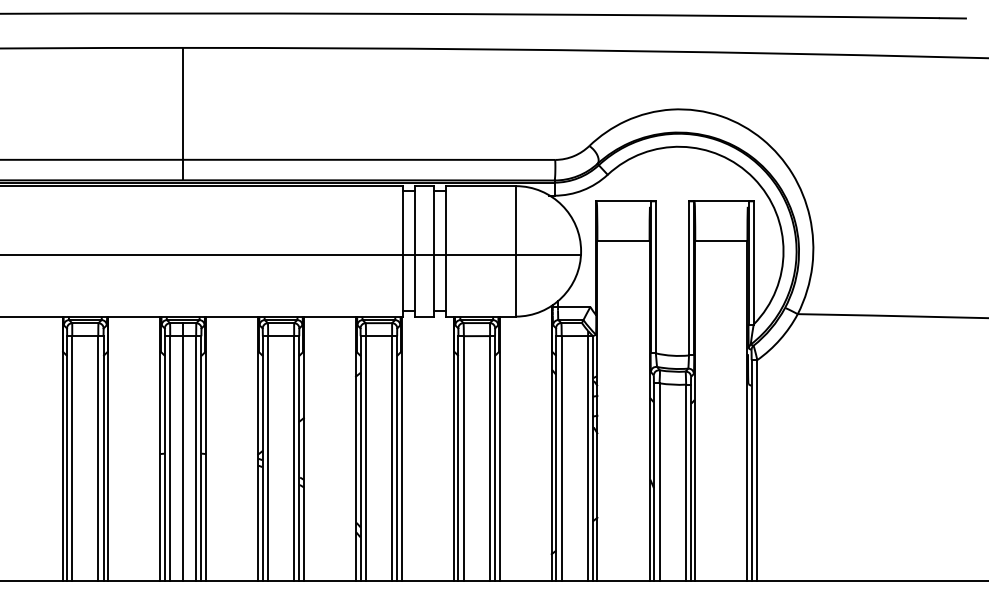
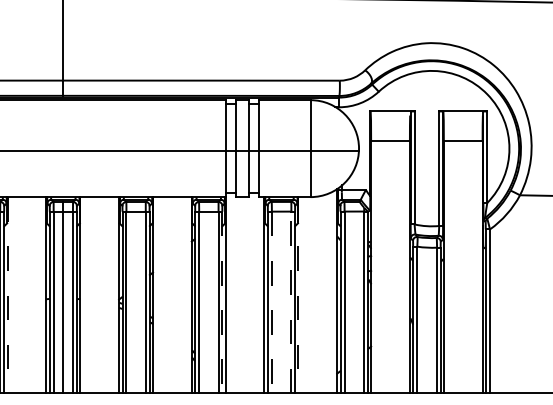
line: (108, 449) -> (7, 295), solid -> dashed
line: (499, 449) -> (298, 295), solid -> dashed
line: (490, 457) -> (291, 301), solid -> dashed
line: (463, 458) -> (271, 302), solid -> dashed
line: (397, 459) -> (222, 303), solid -> dashed

